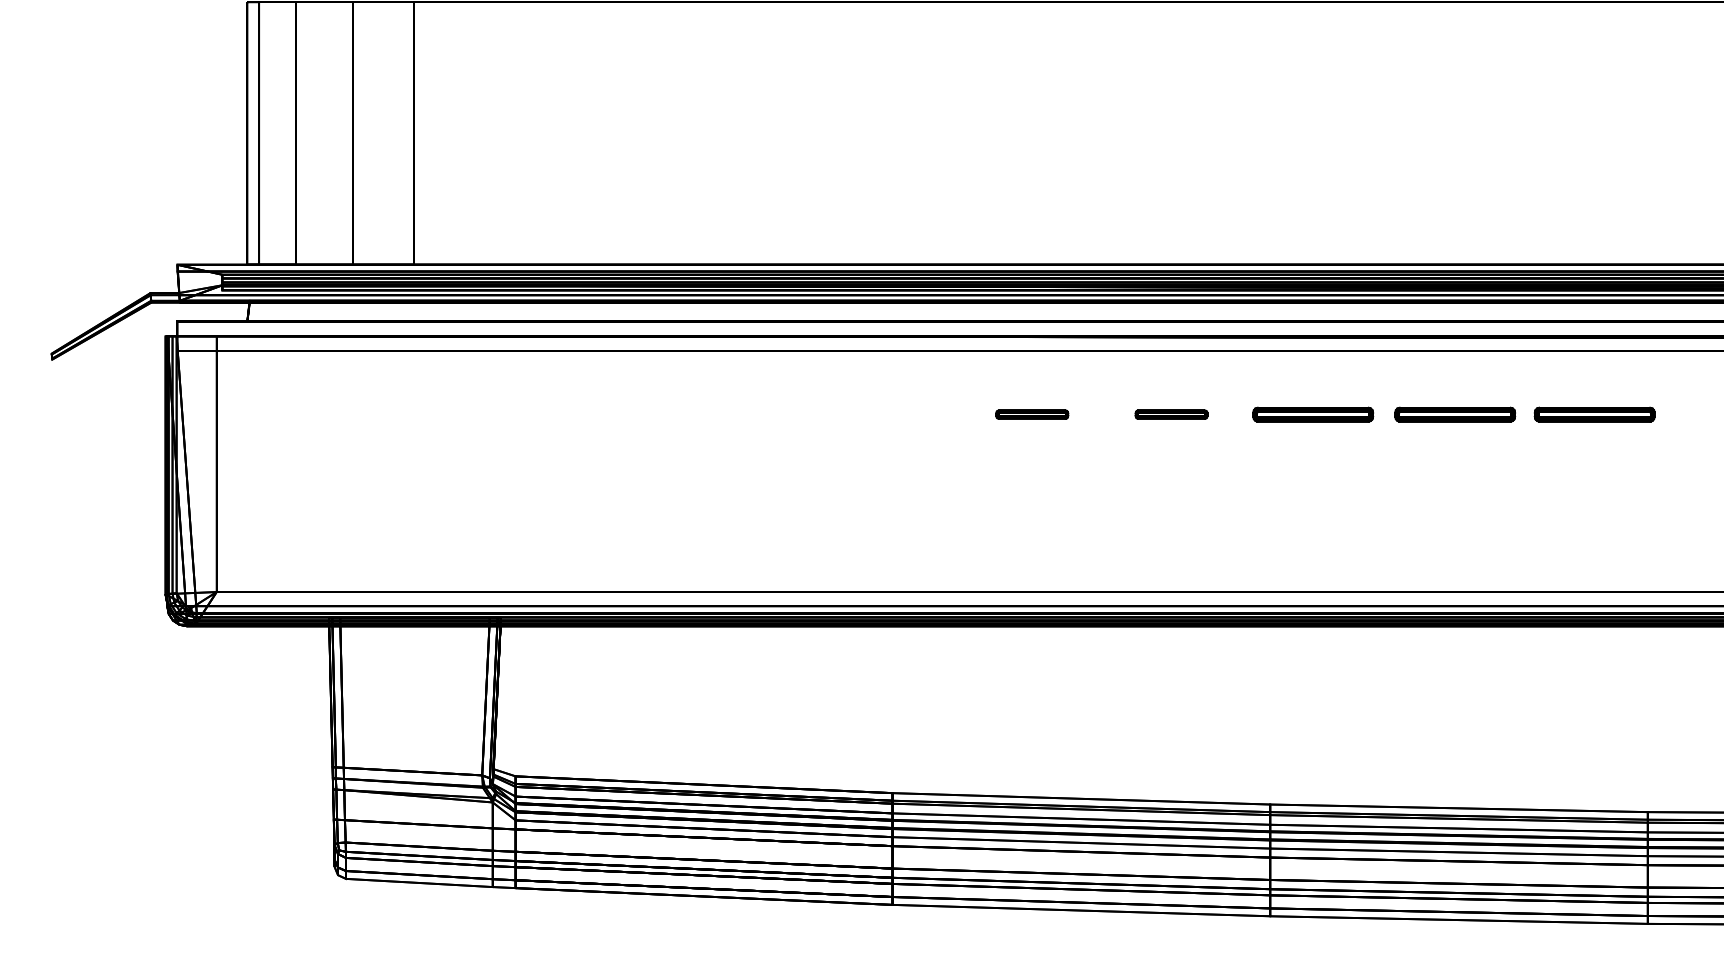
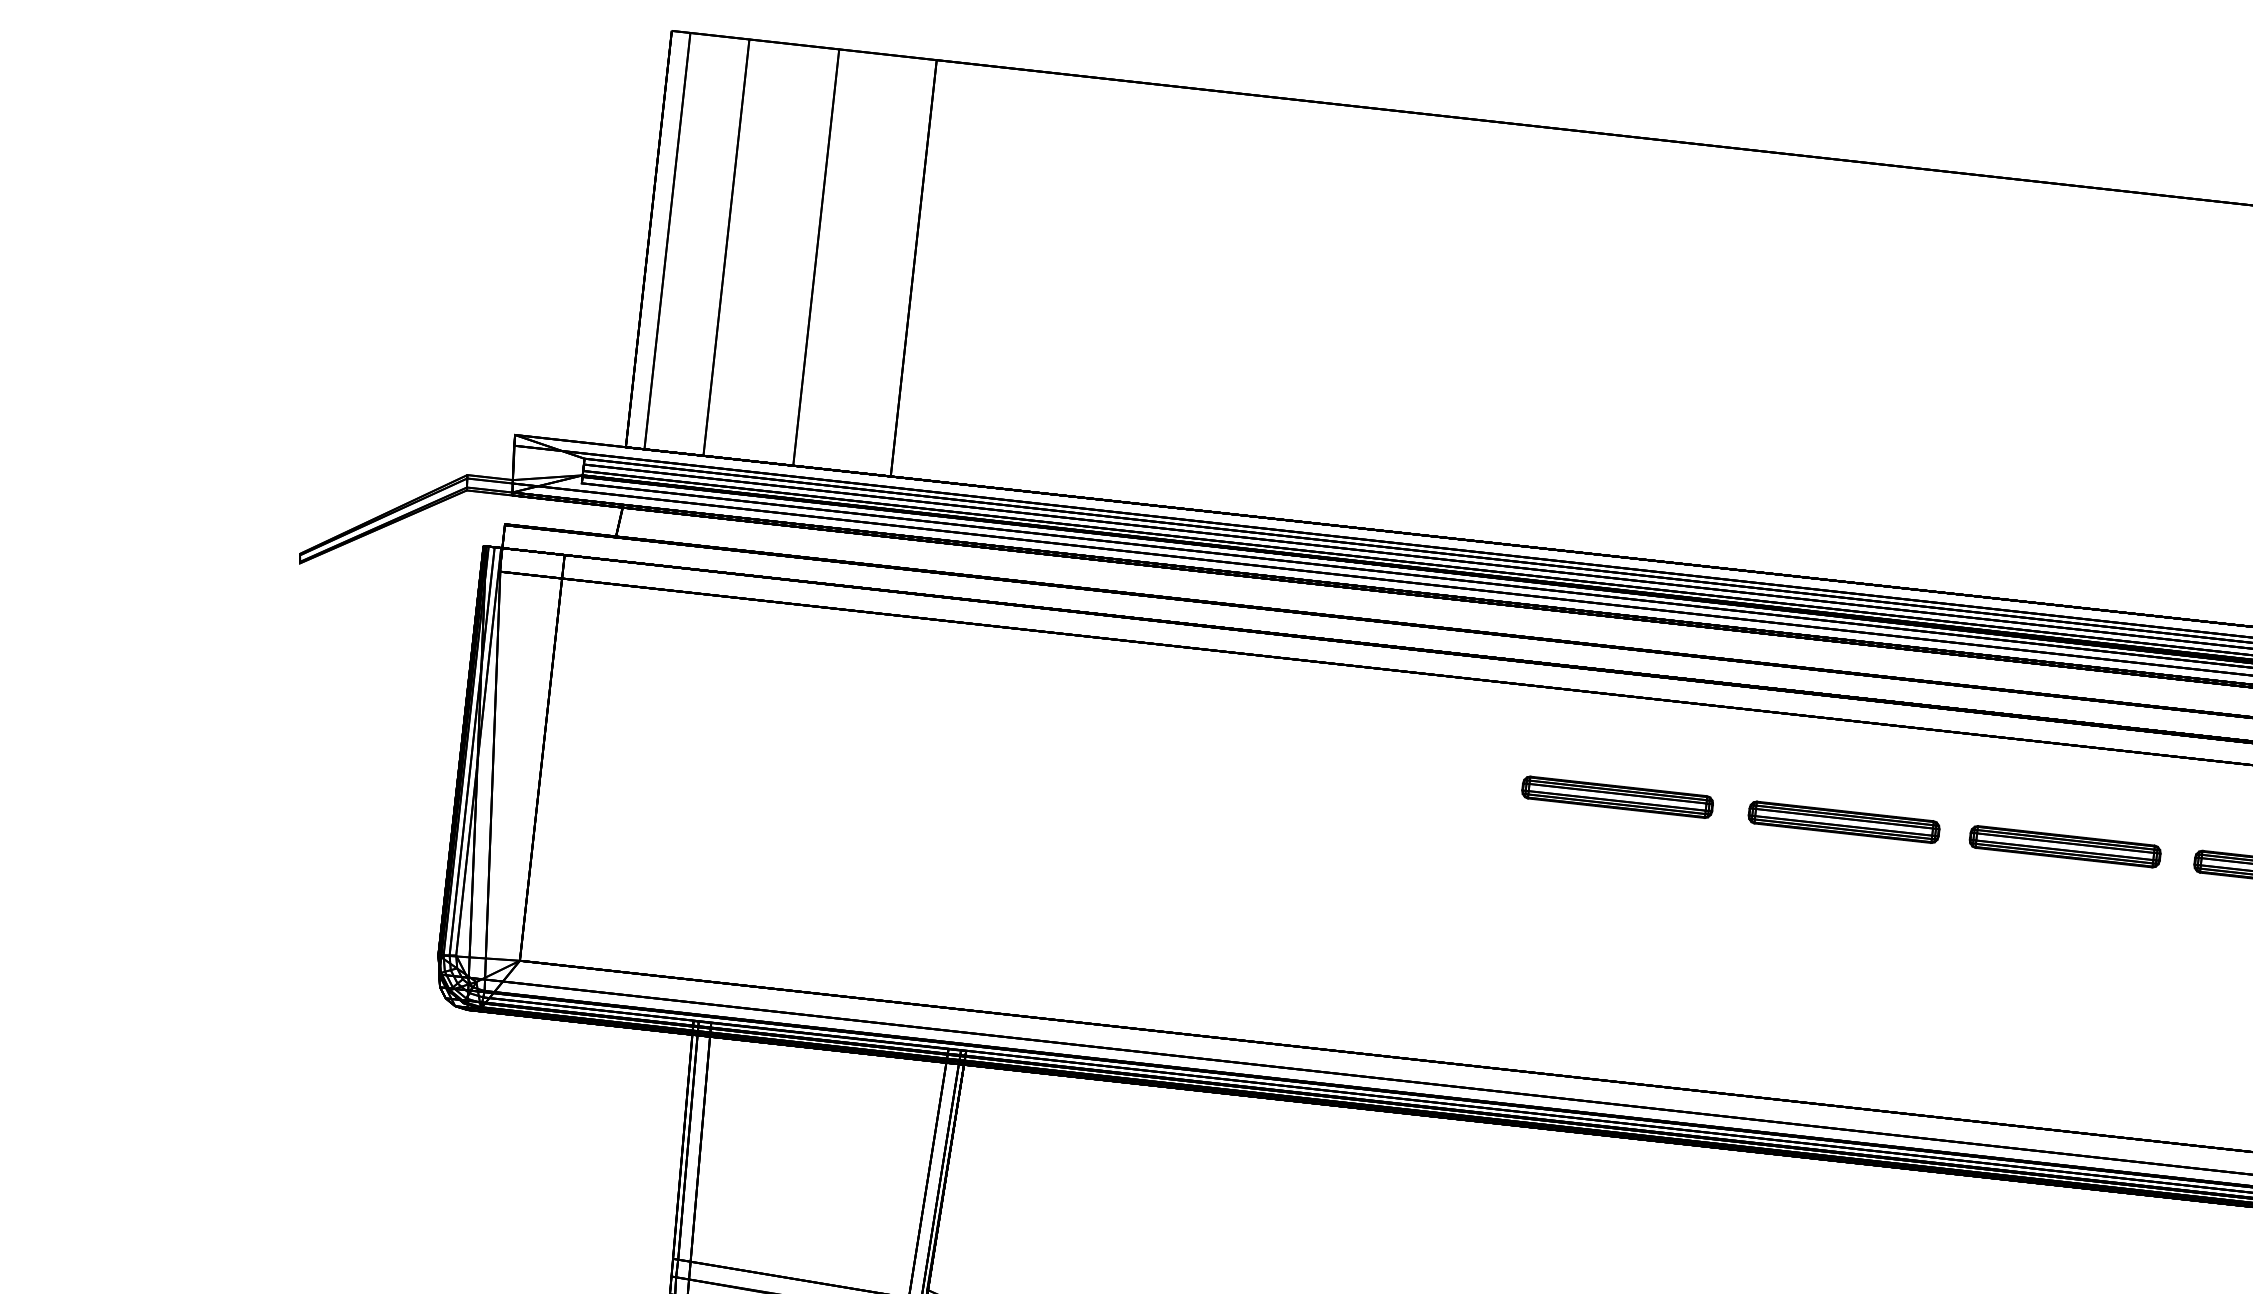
part: (889, 414) -> (1617, 797), added
part: (1032, 414) -> (1844, 822), size x1.67
part: (1171, 414) -> (2065, 846), size x1.67

